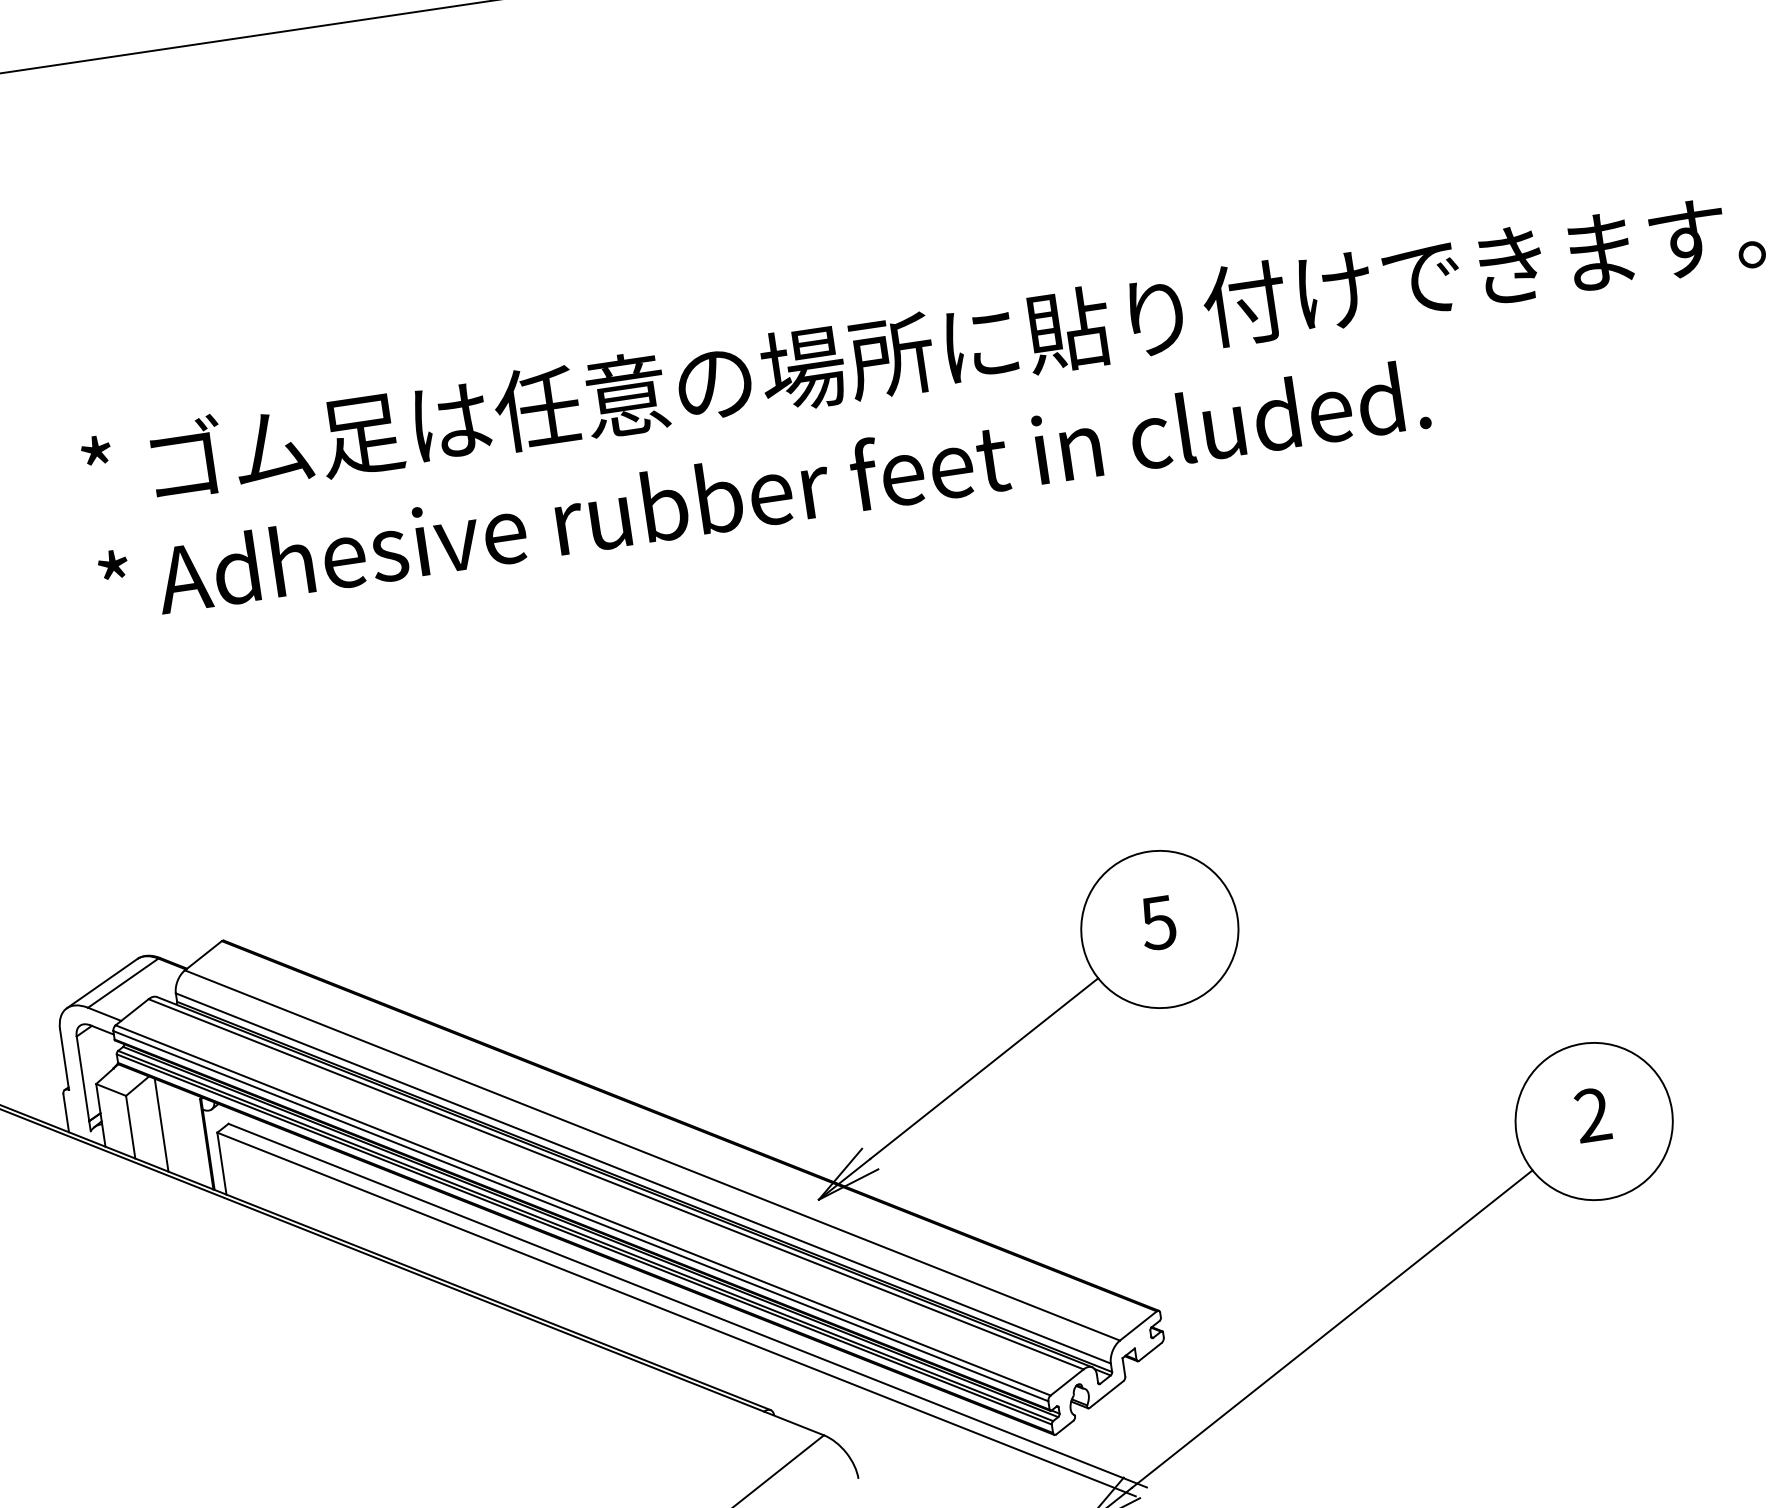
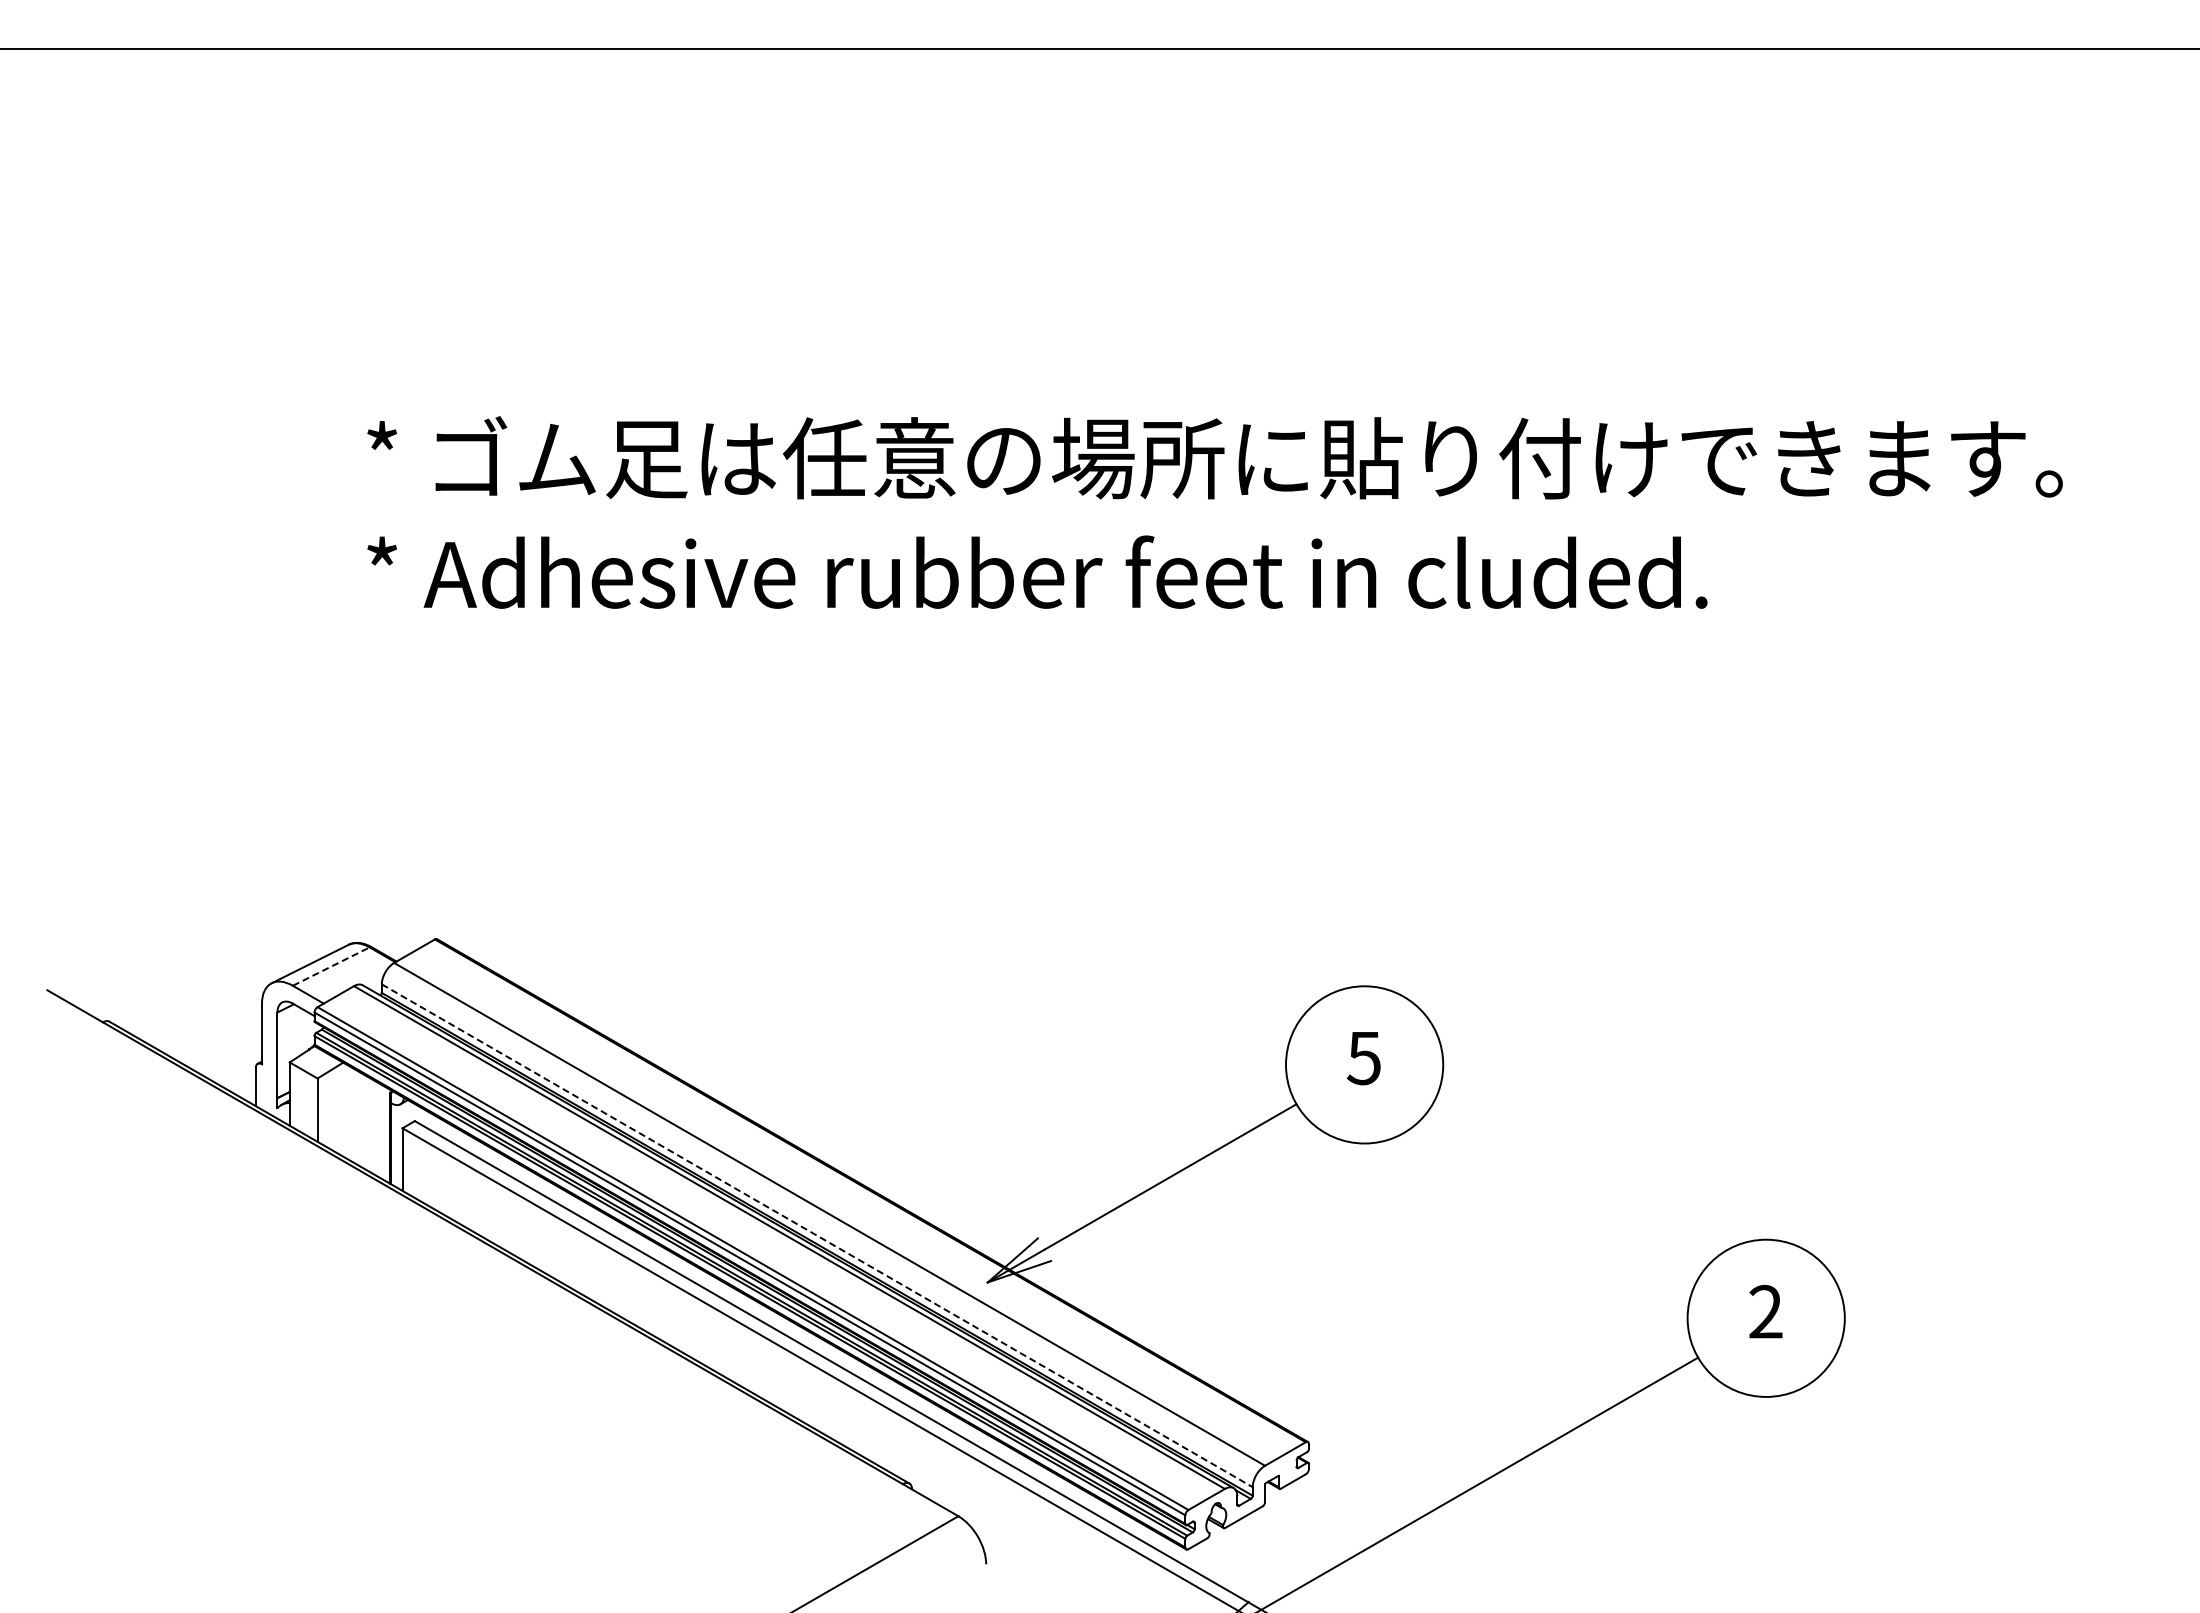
line: (123, 983) -> (331, 966), solid -> dashed
line: (161, 1125) -> (348, 1112), removed
line: (643, 1178) -> (817, 1235), solid -> dashed

